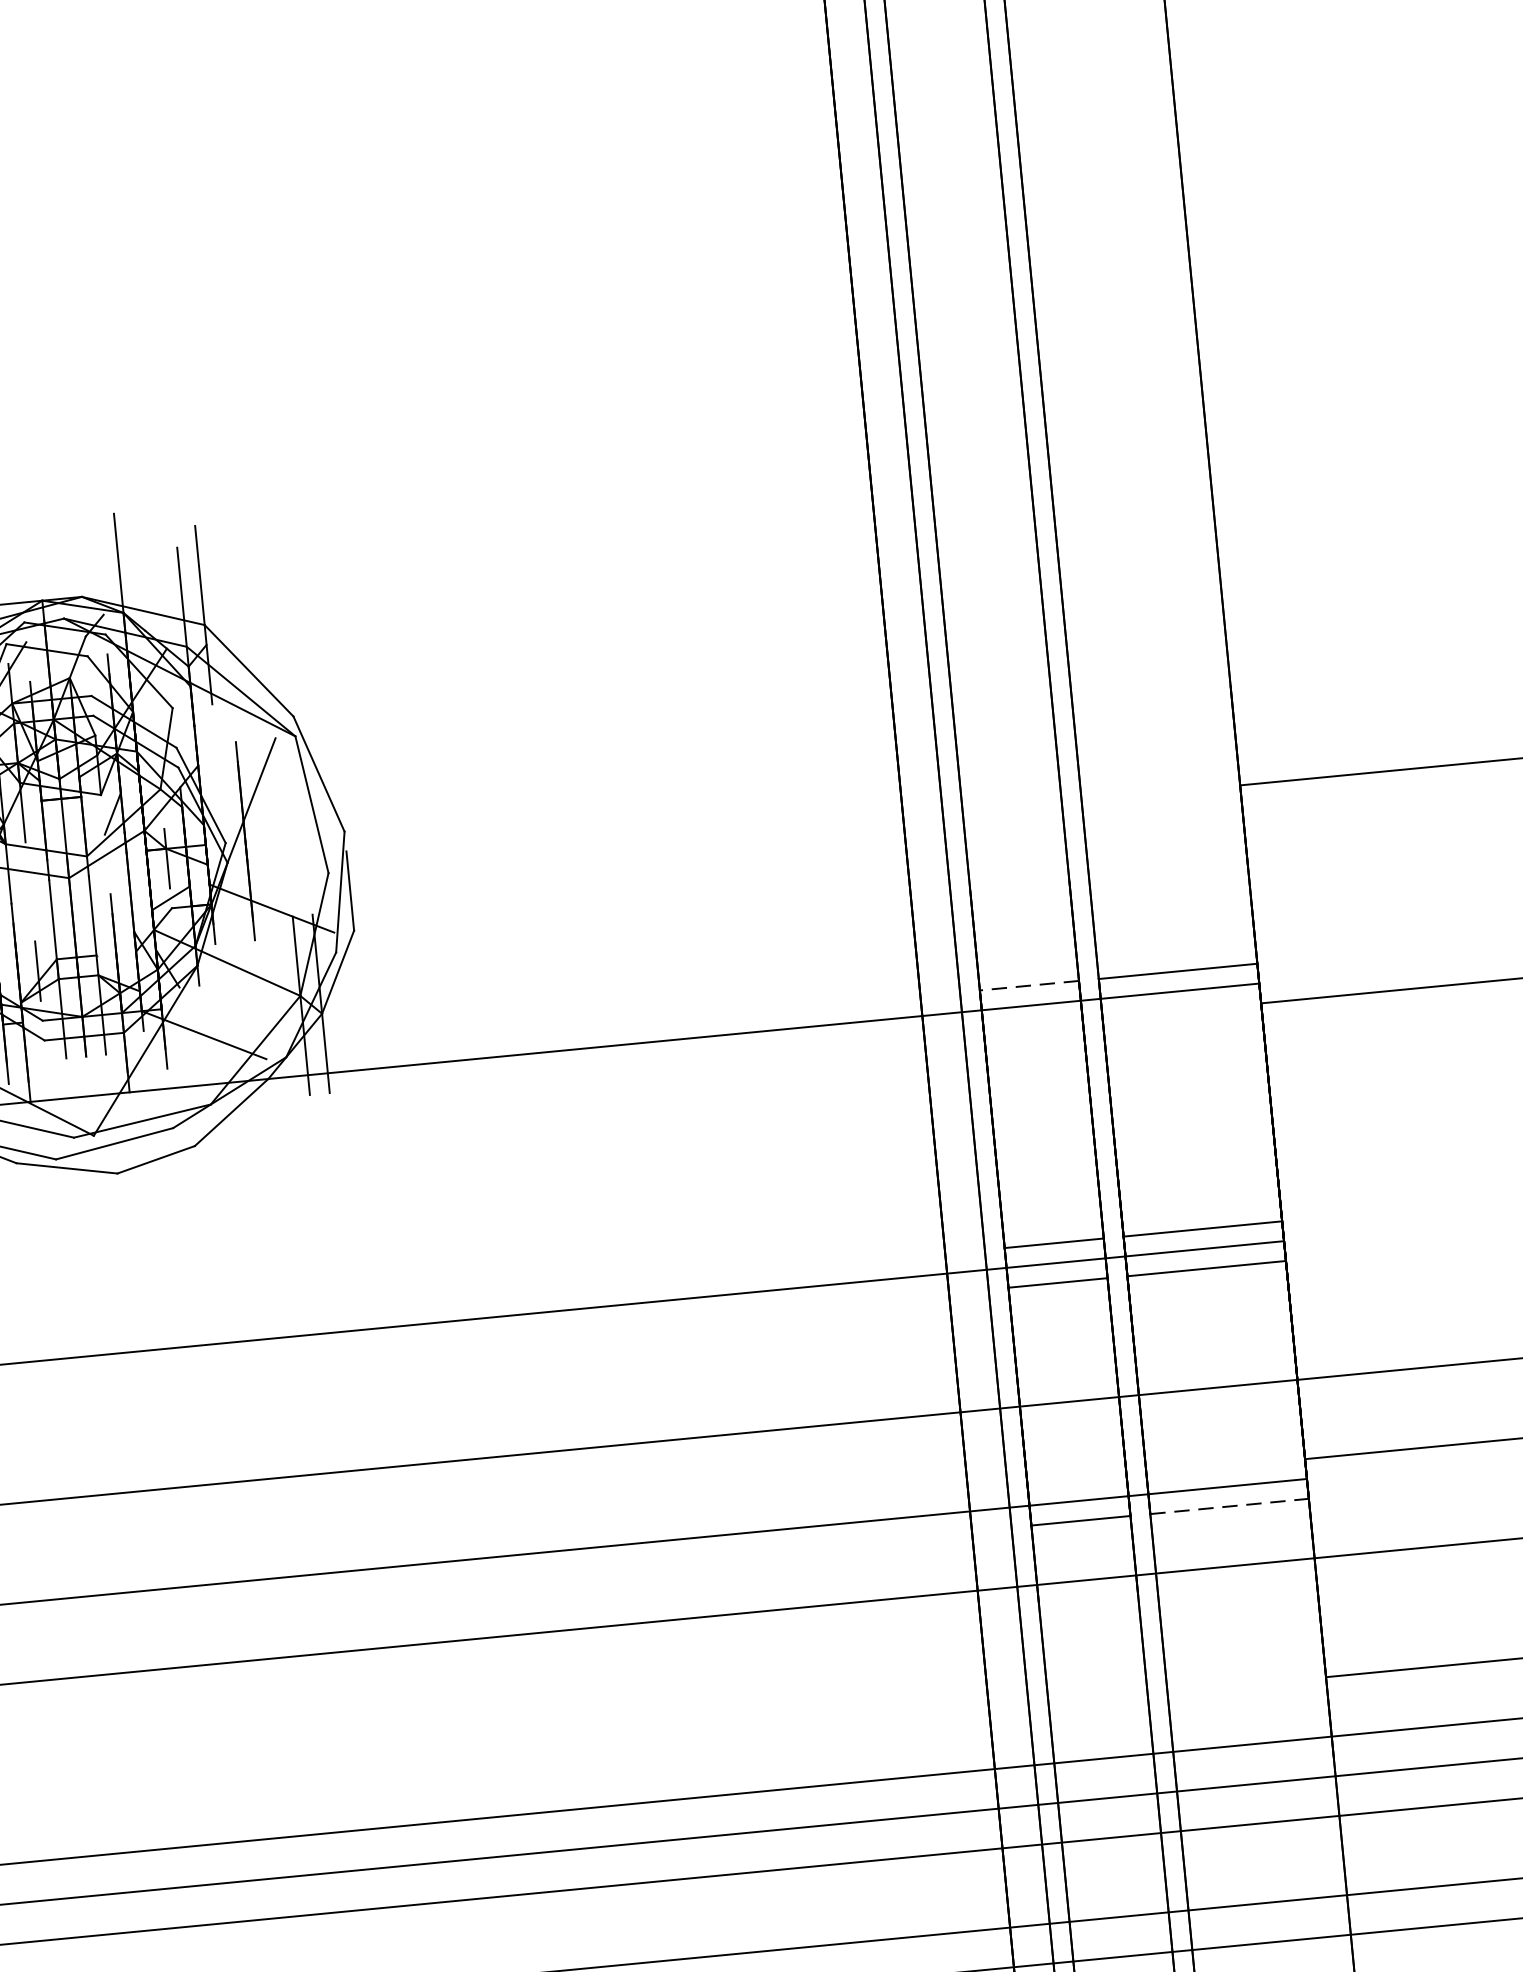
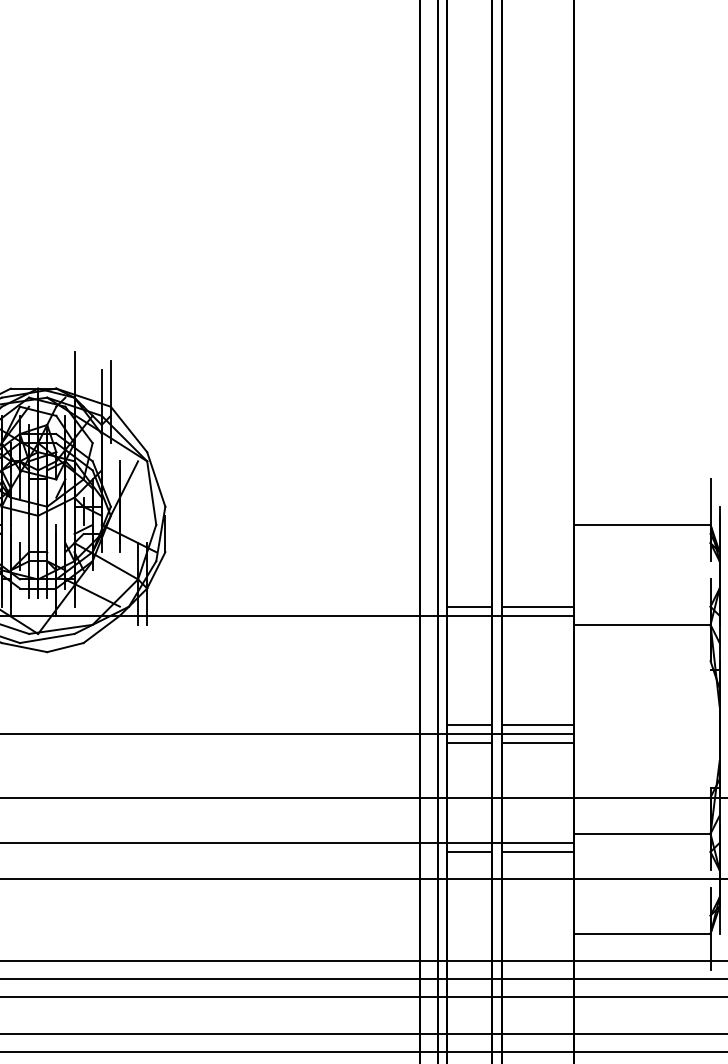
line: (1028, 985) -> (469, 606), dashed -> solid
line: (1230, 1507) -> (538, 852), dashed -> solid

